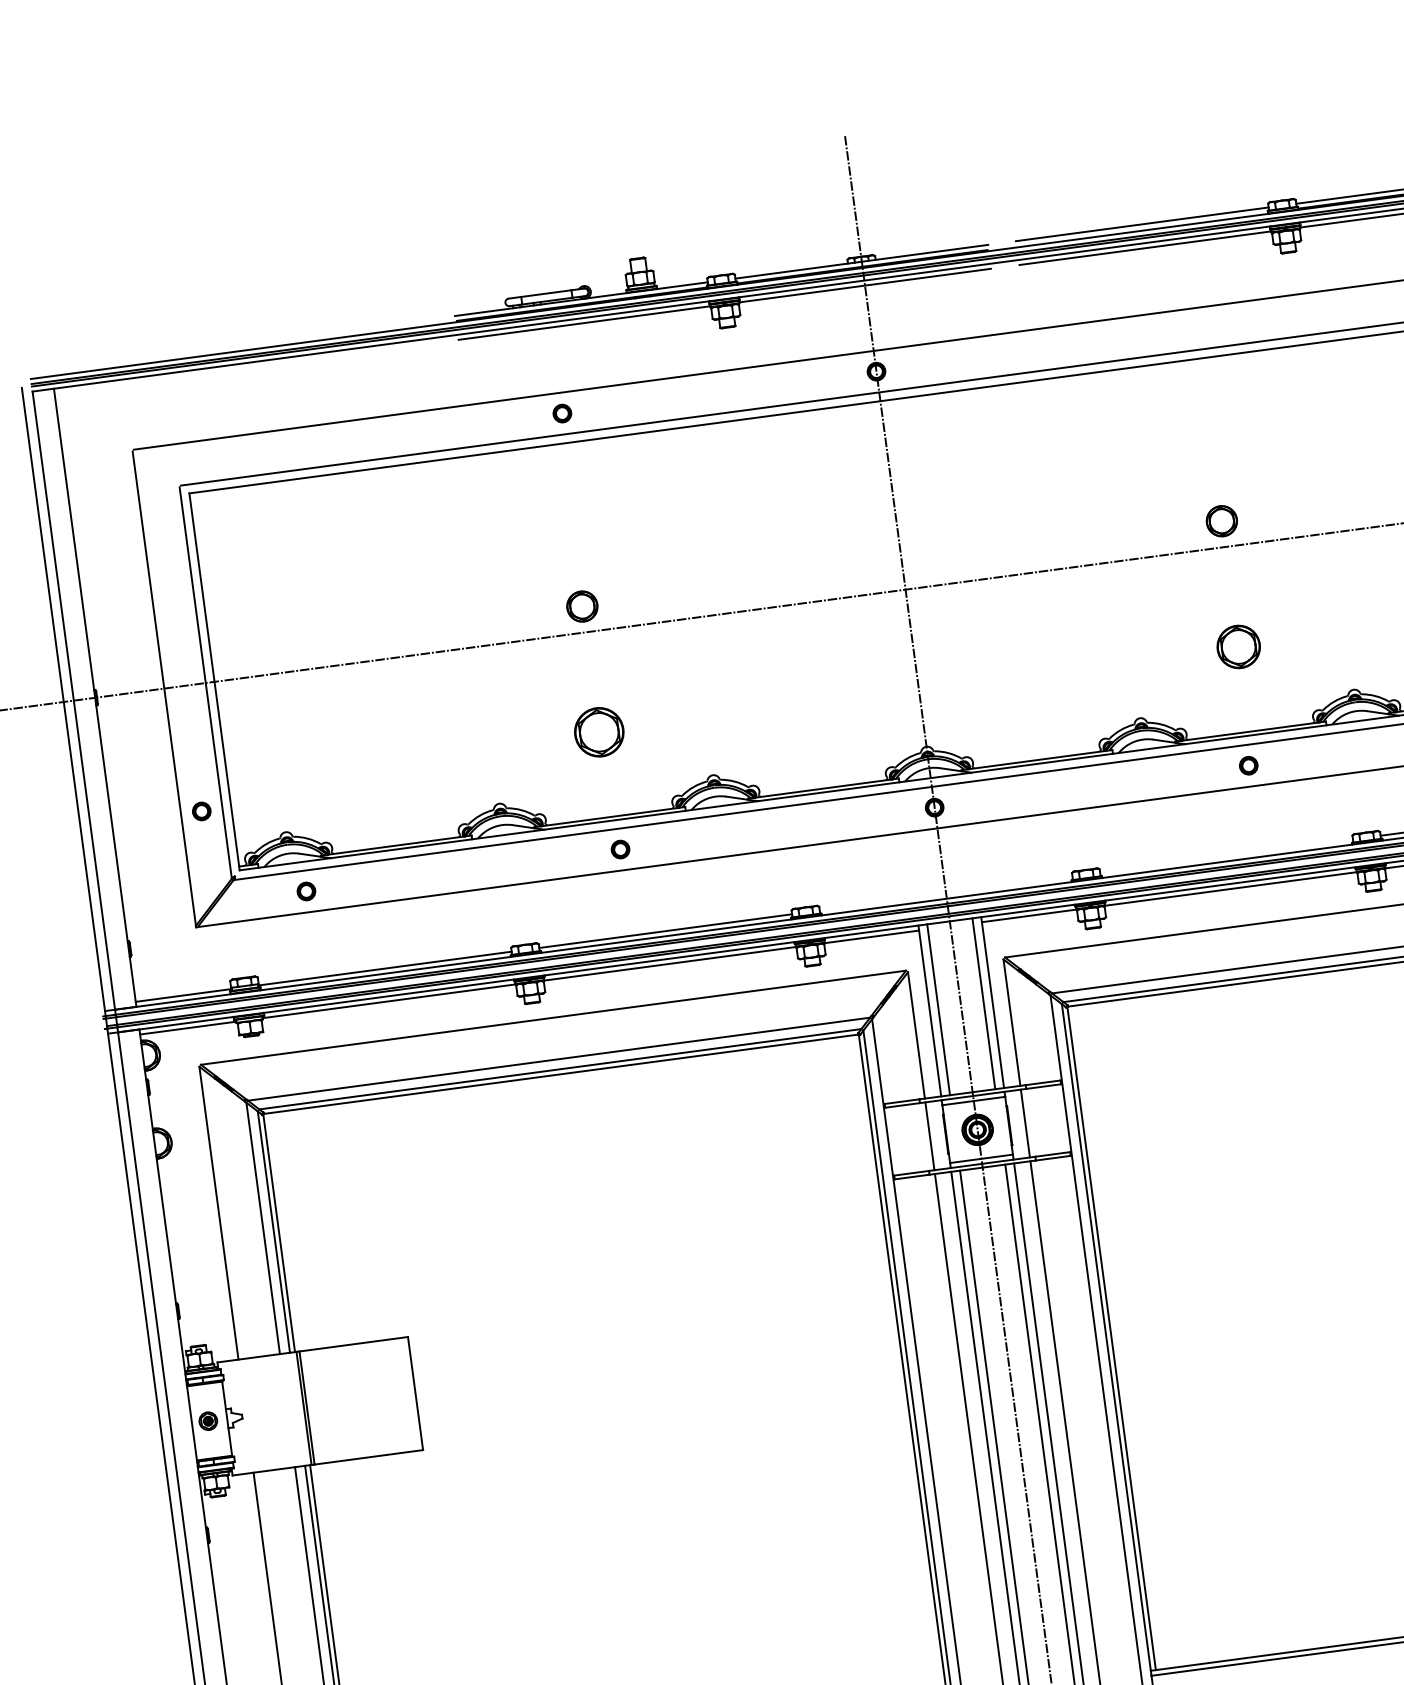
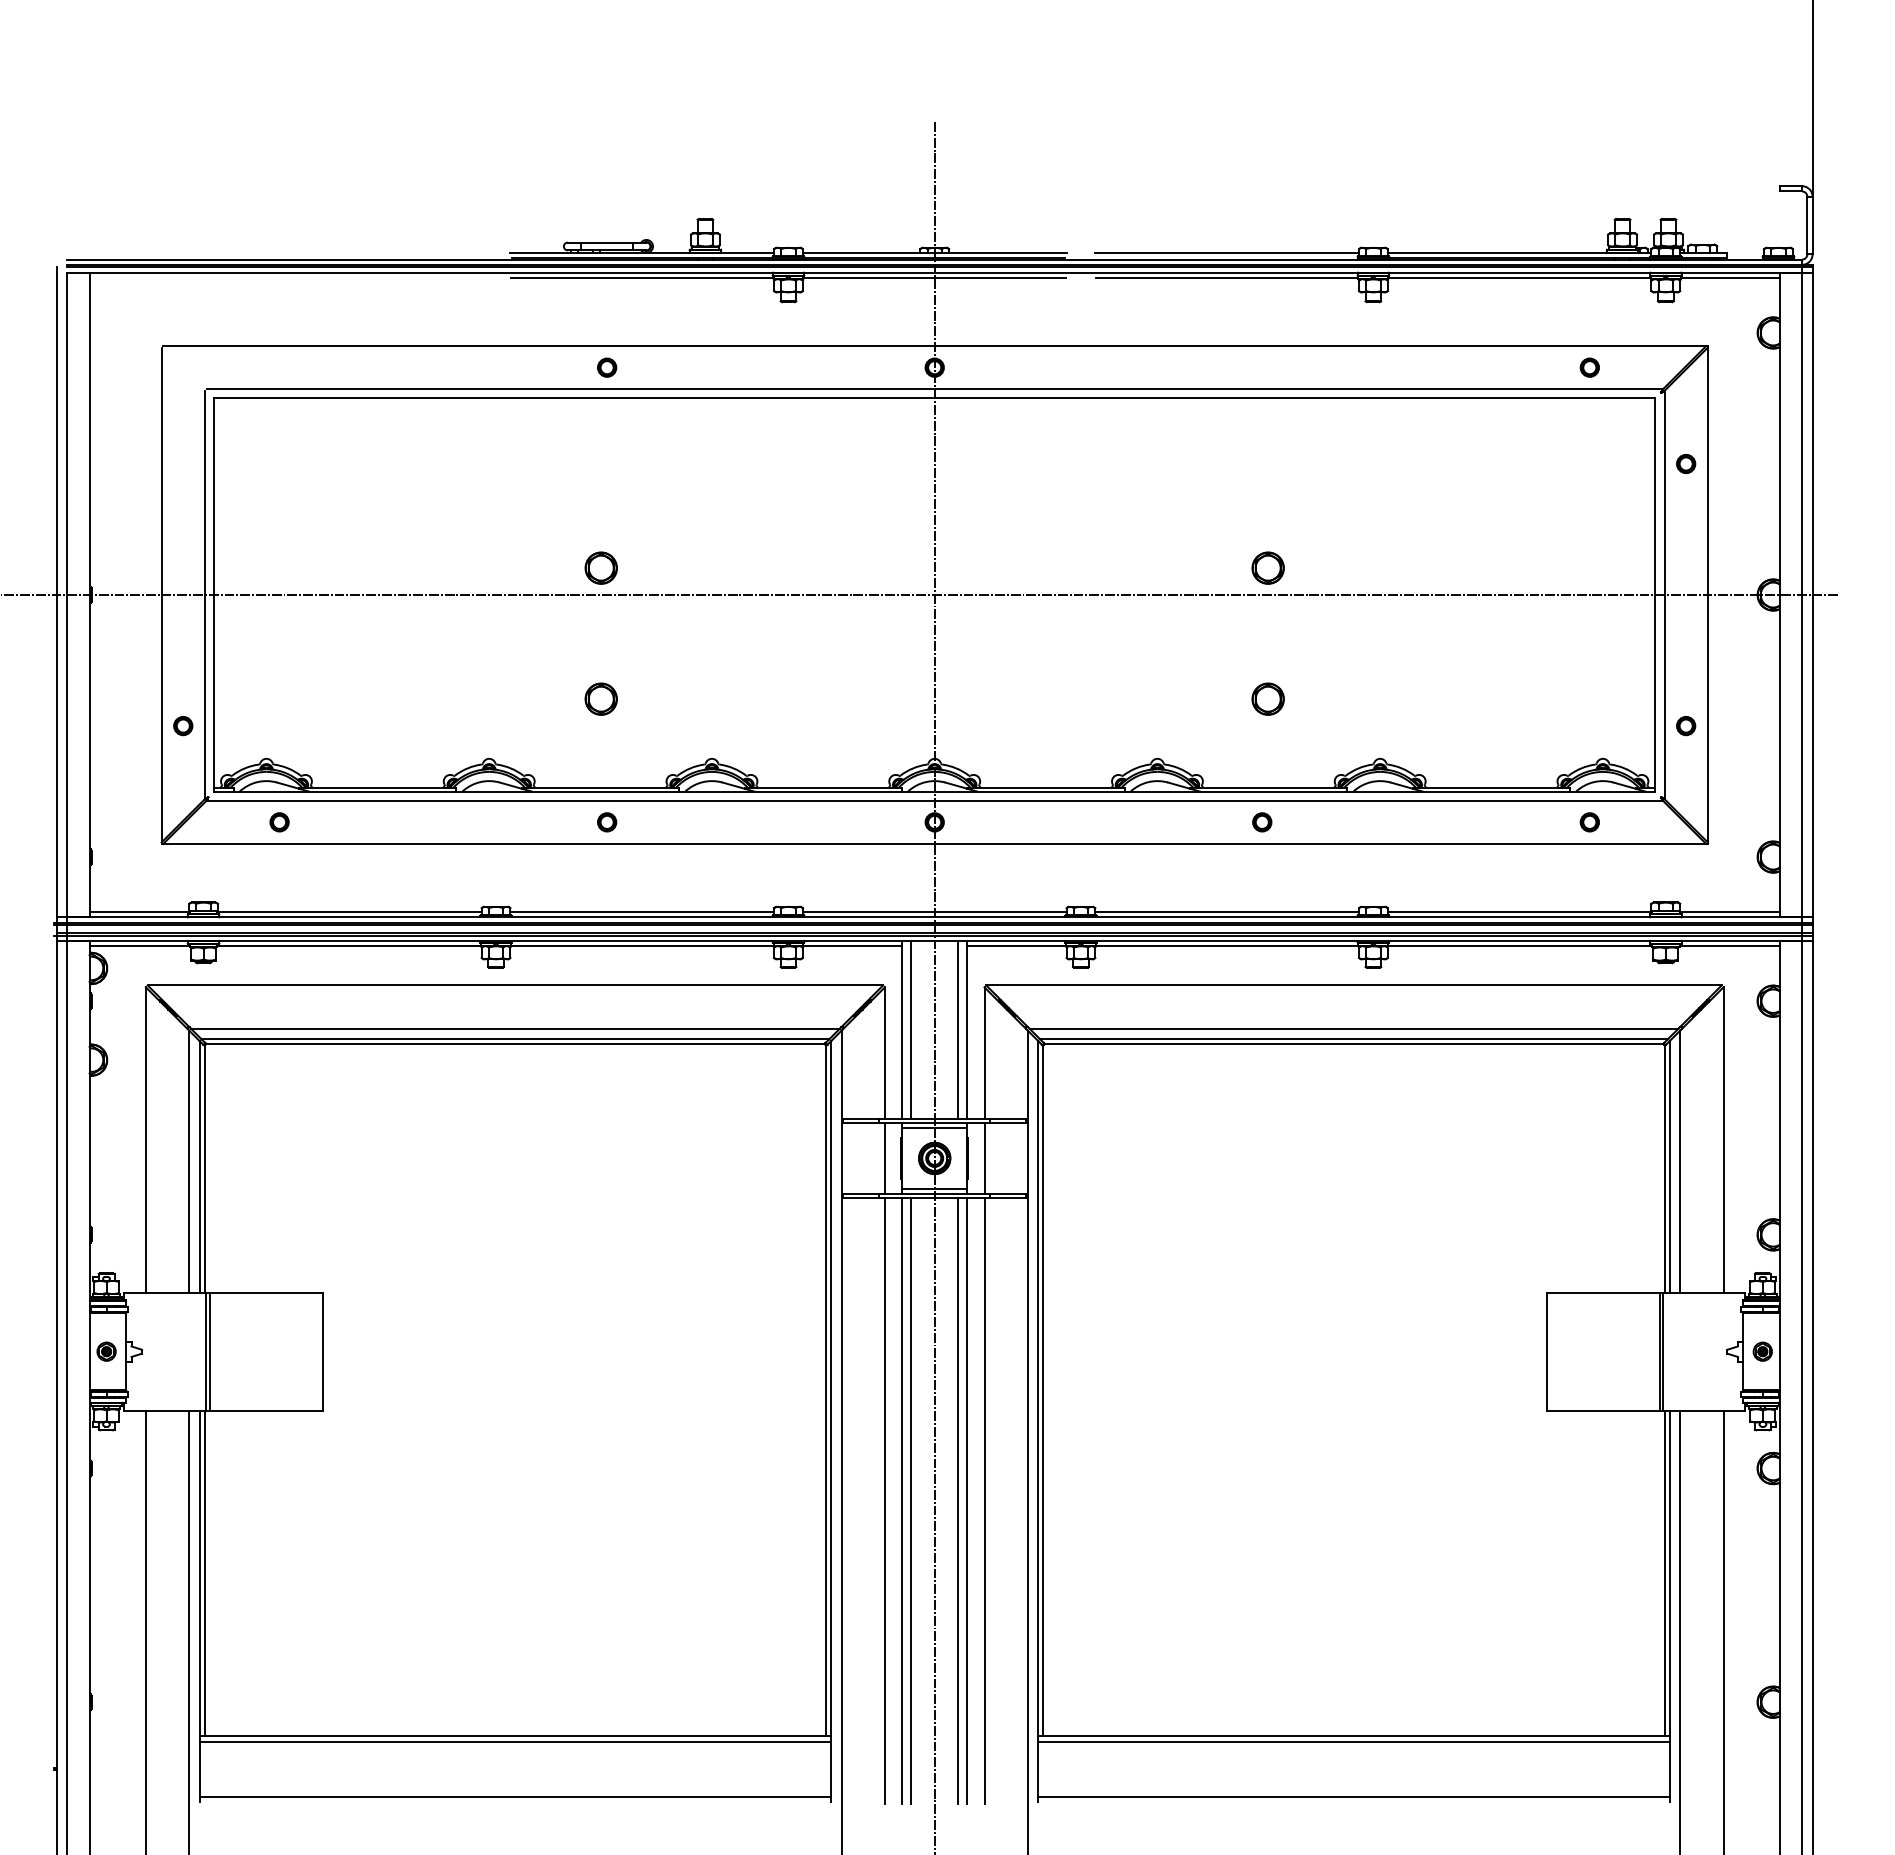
part: (1237, 646) -> (1267, 698), size x0.71
part: (598, 731) -> (600, 698), size x0.62
line: (1225, 856) -> (1226, 912), added
line: (945, 894) -> (934, 912), added

